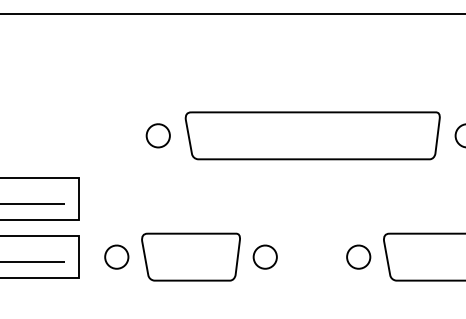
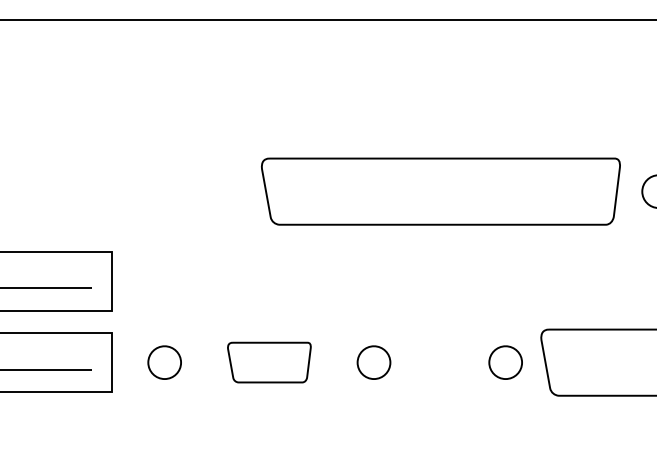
part: (158, 135) -> (223, 191), removed
part: (191, 257) -> (269, 362), size x0.6

